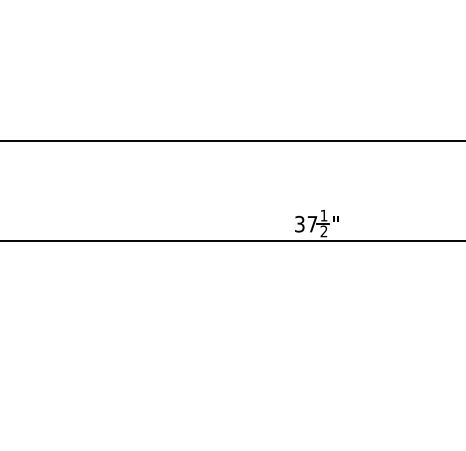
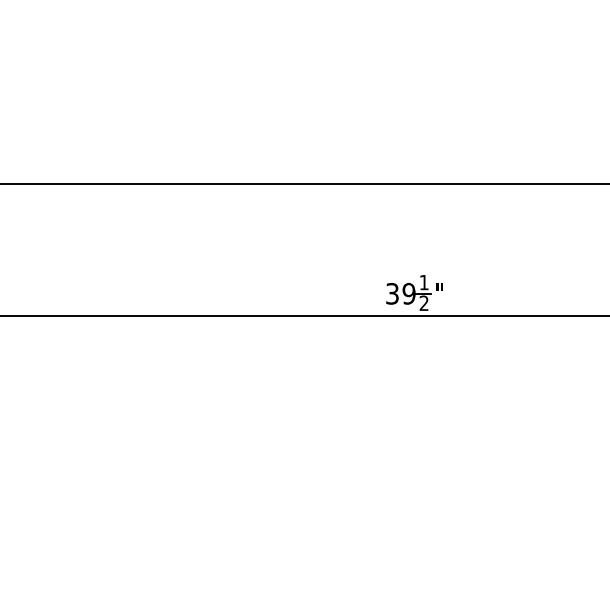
text: (312, 223) -> (409, 292), 37 -> 39

